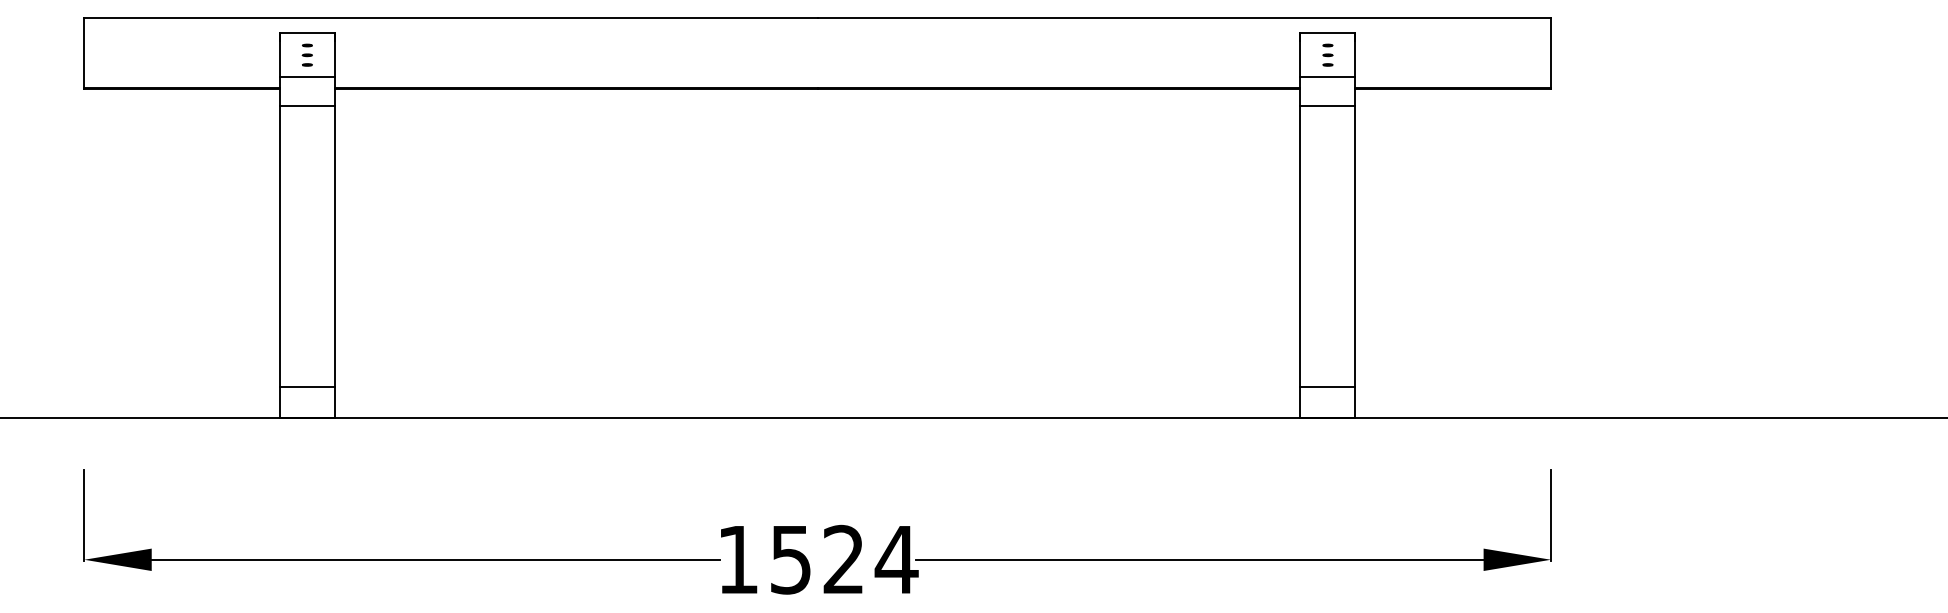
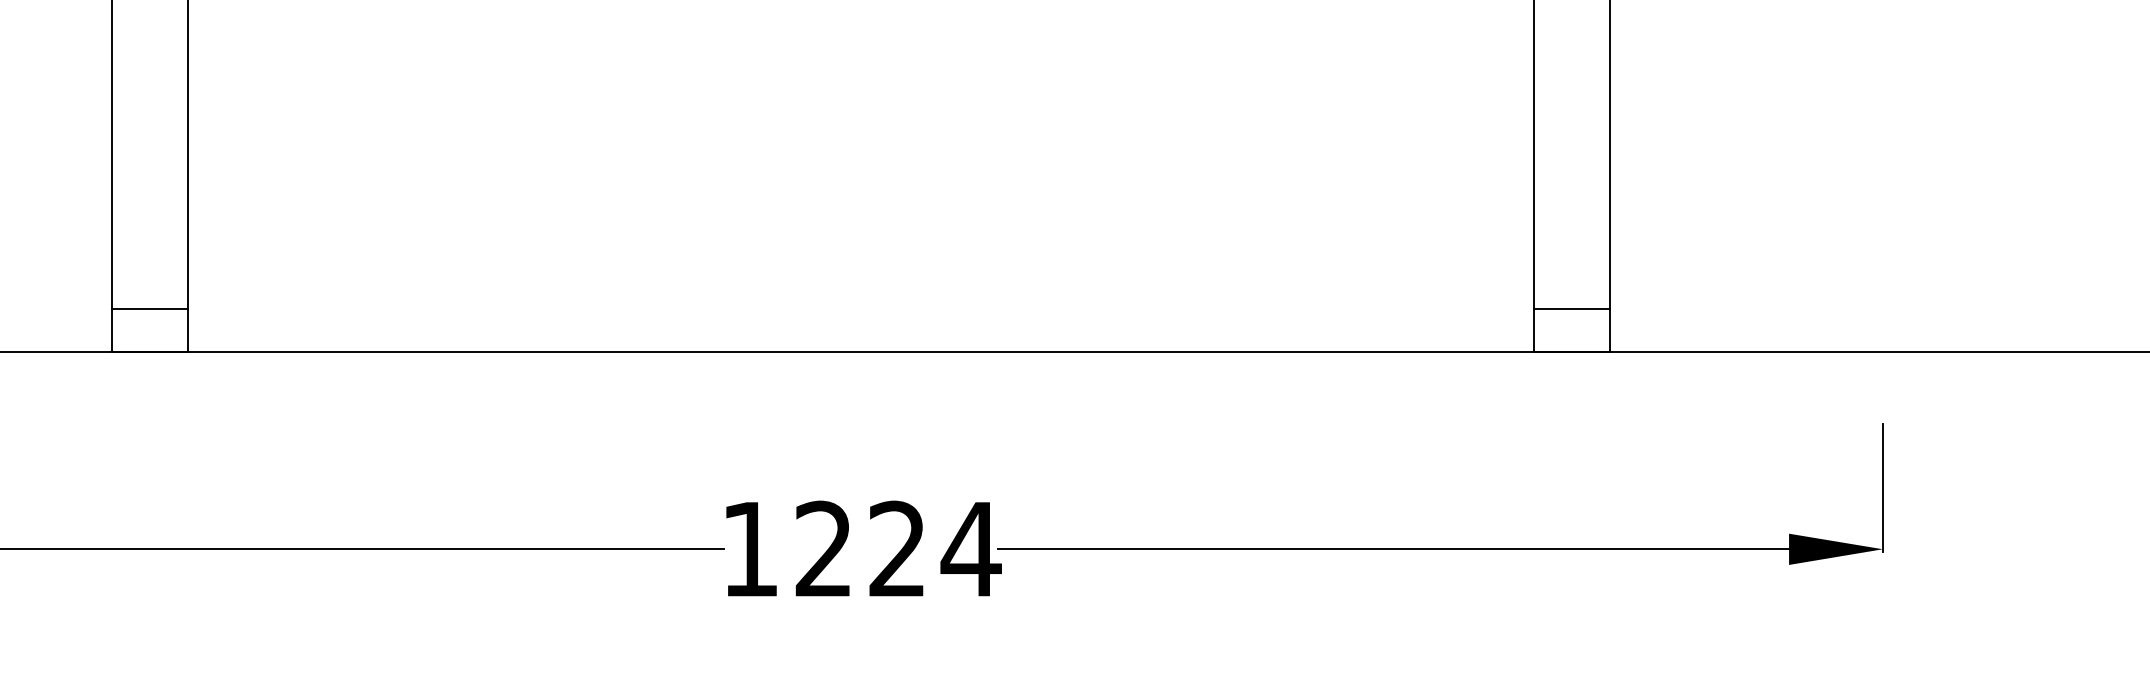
text: (790, 559) -> (823, 548), 1524 -> 1224

